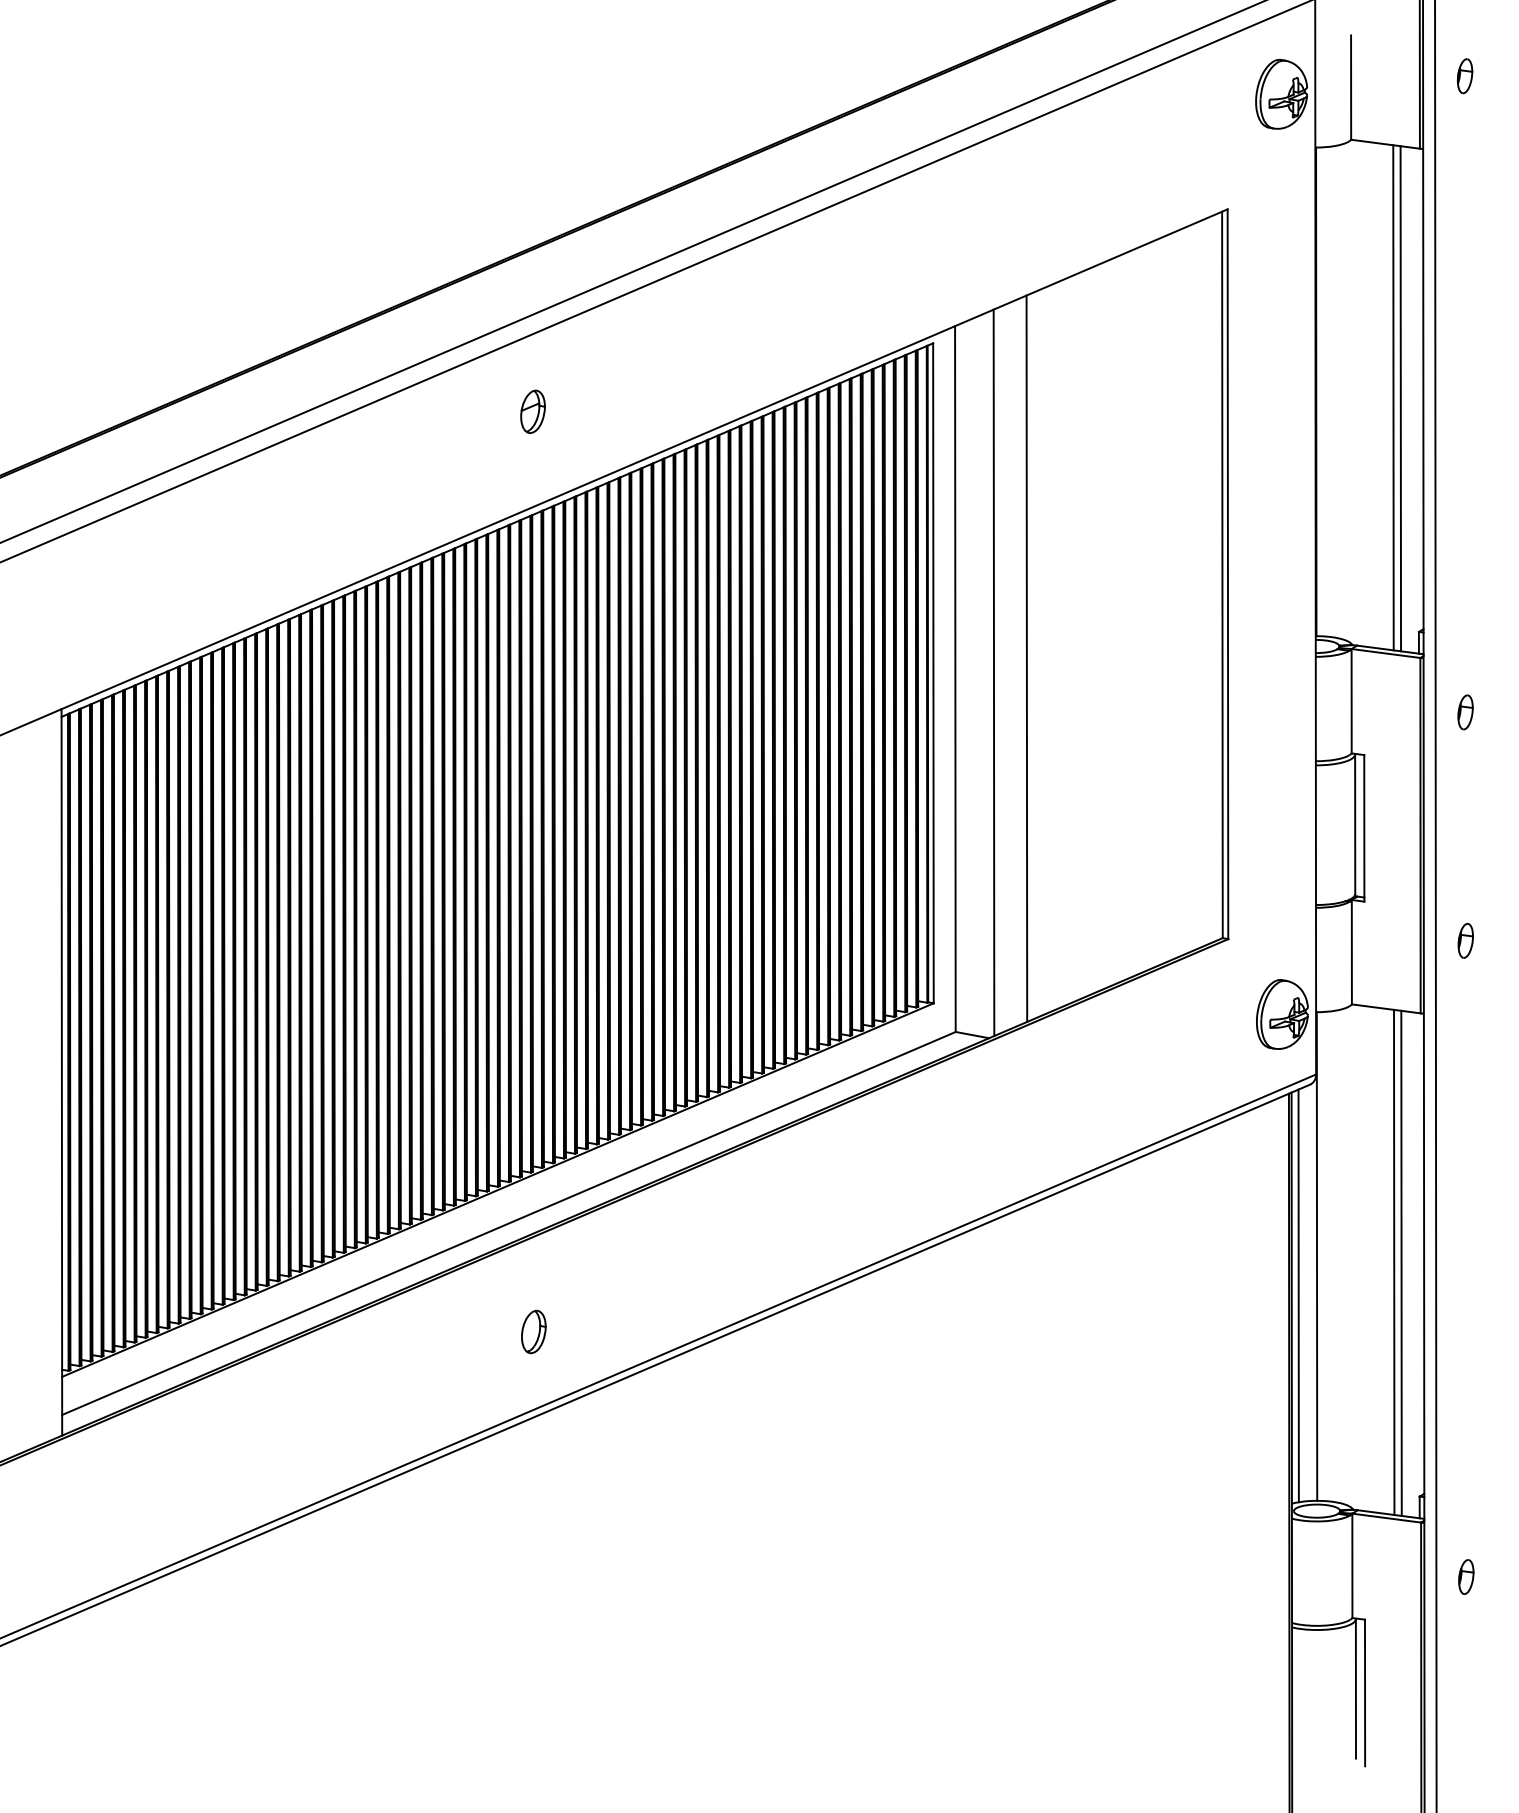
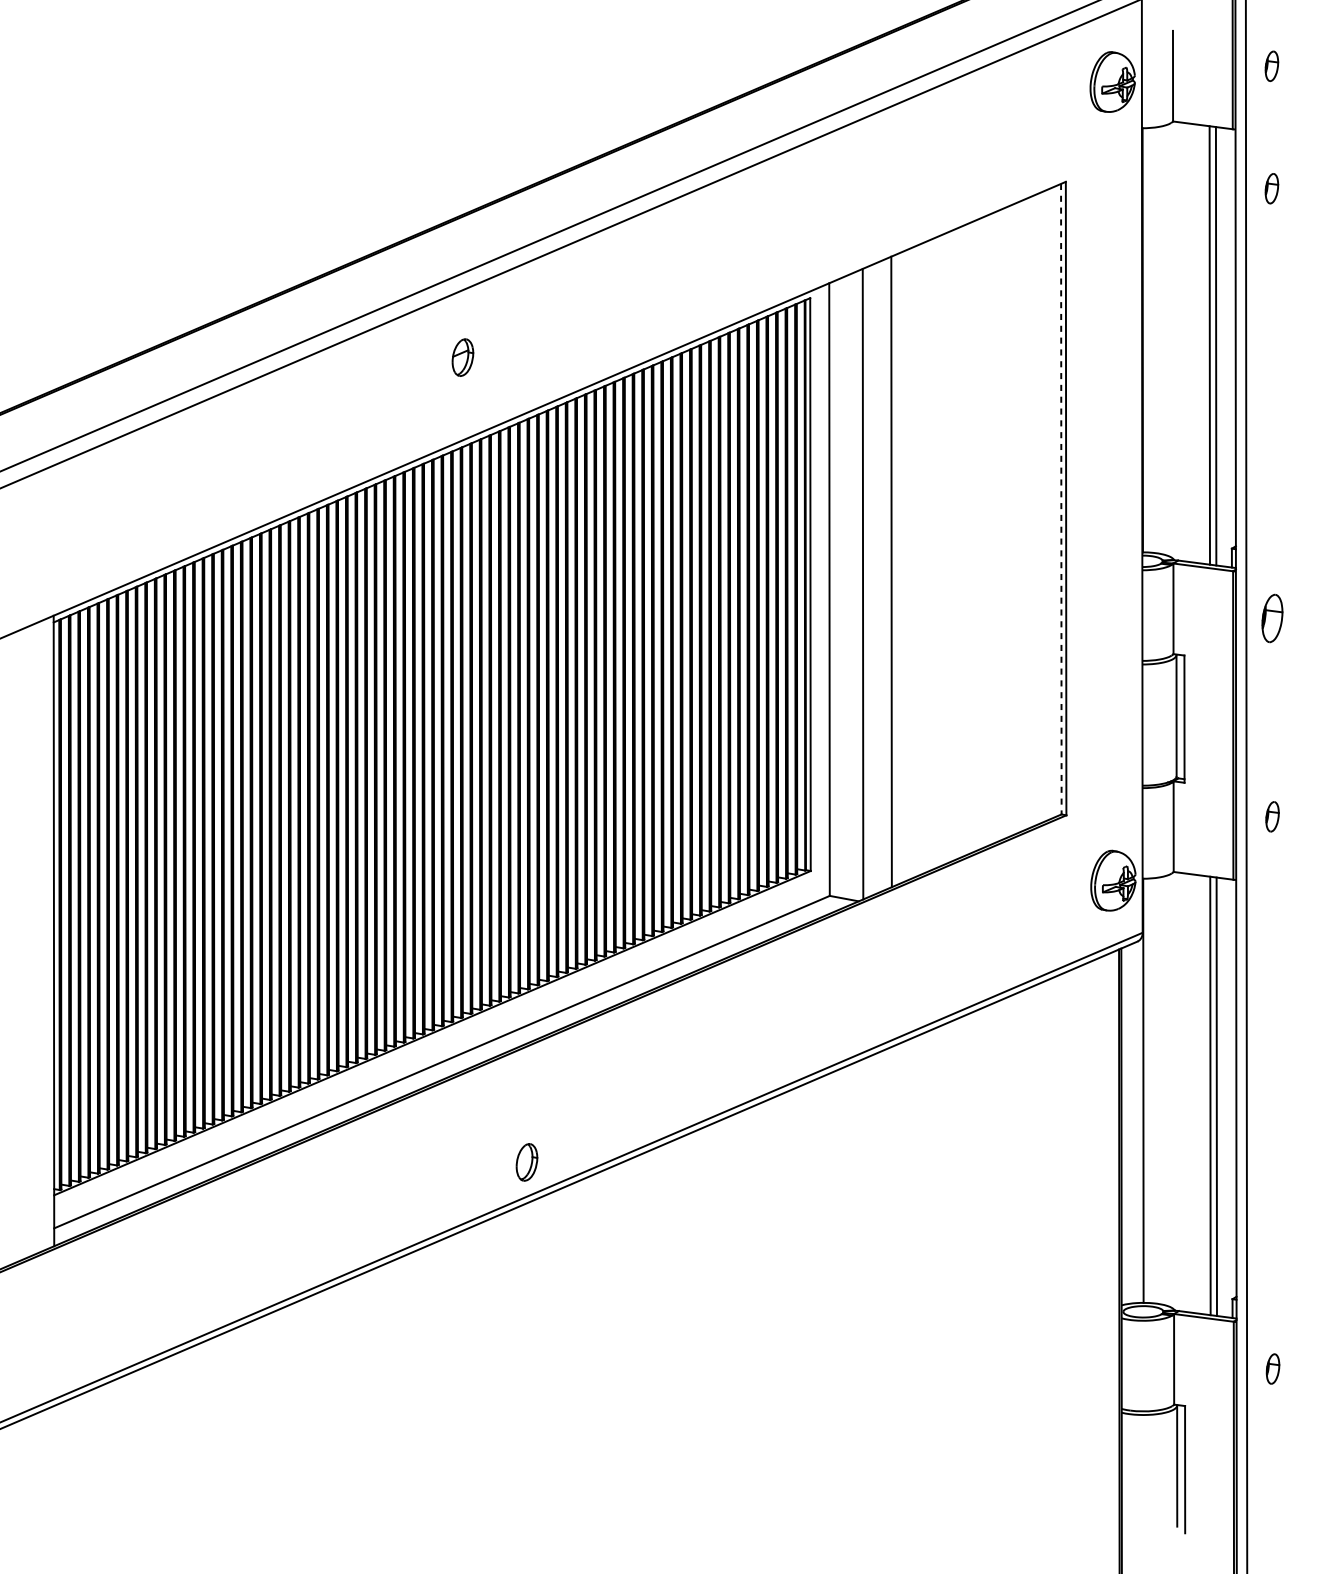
part: (1465, 217) -> (1272, 188), added
line: (1222, 575) -> (1061, 499), solid -> dashed
part: (1465, 712) -> (1272, 618), size x1.6
line: (1298, 1295) -> (1127, 1124), removed
part: (533, 1331) -> (526, 1161), moved

